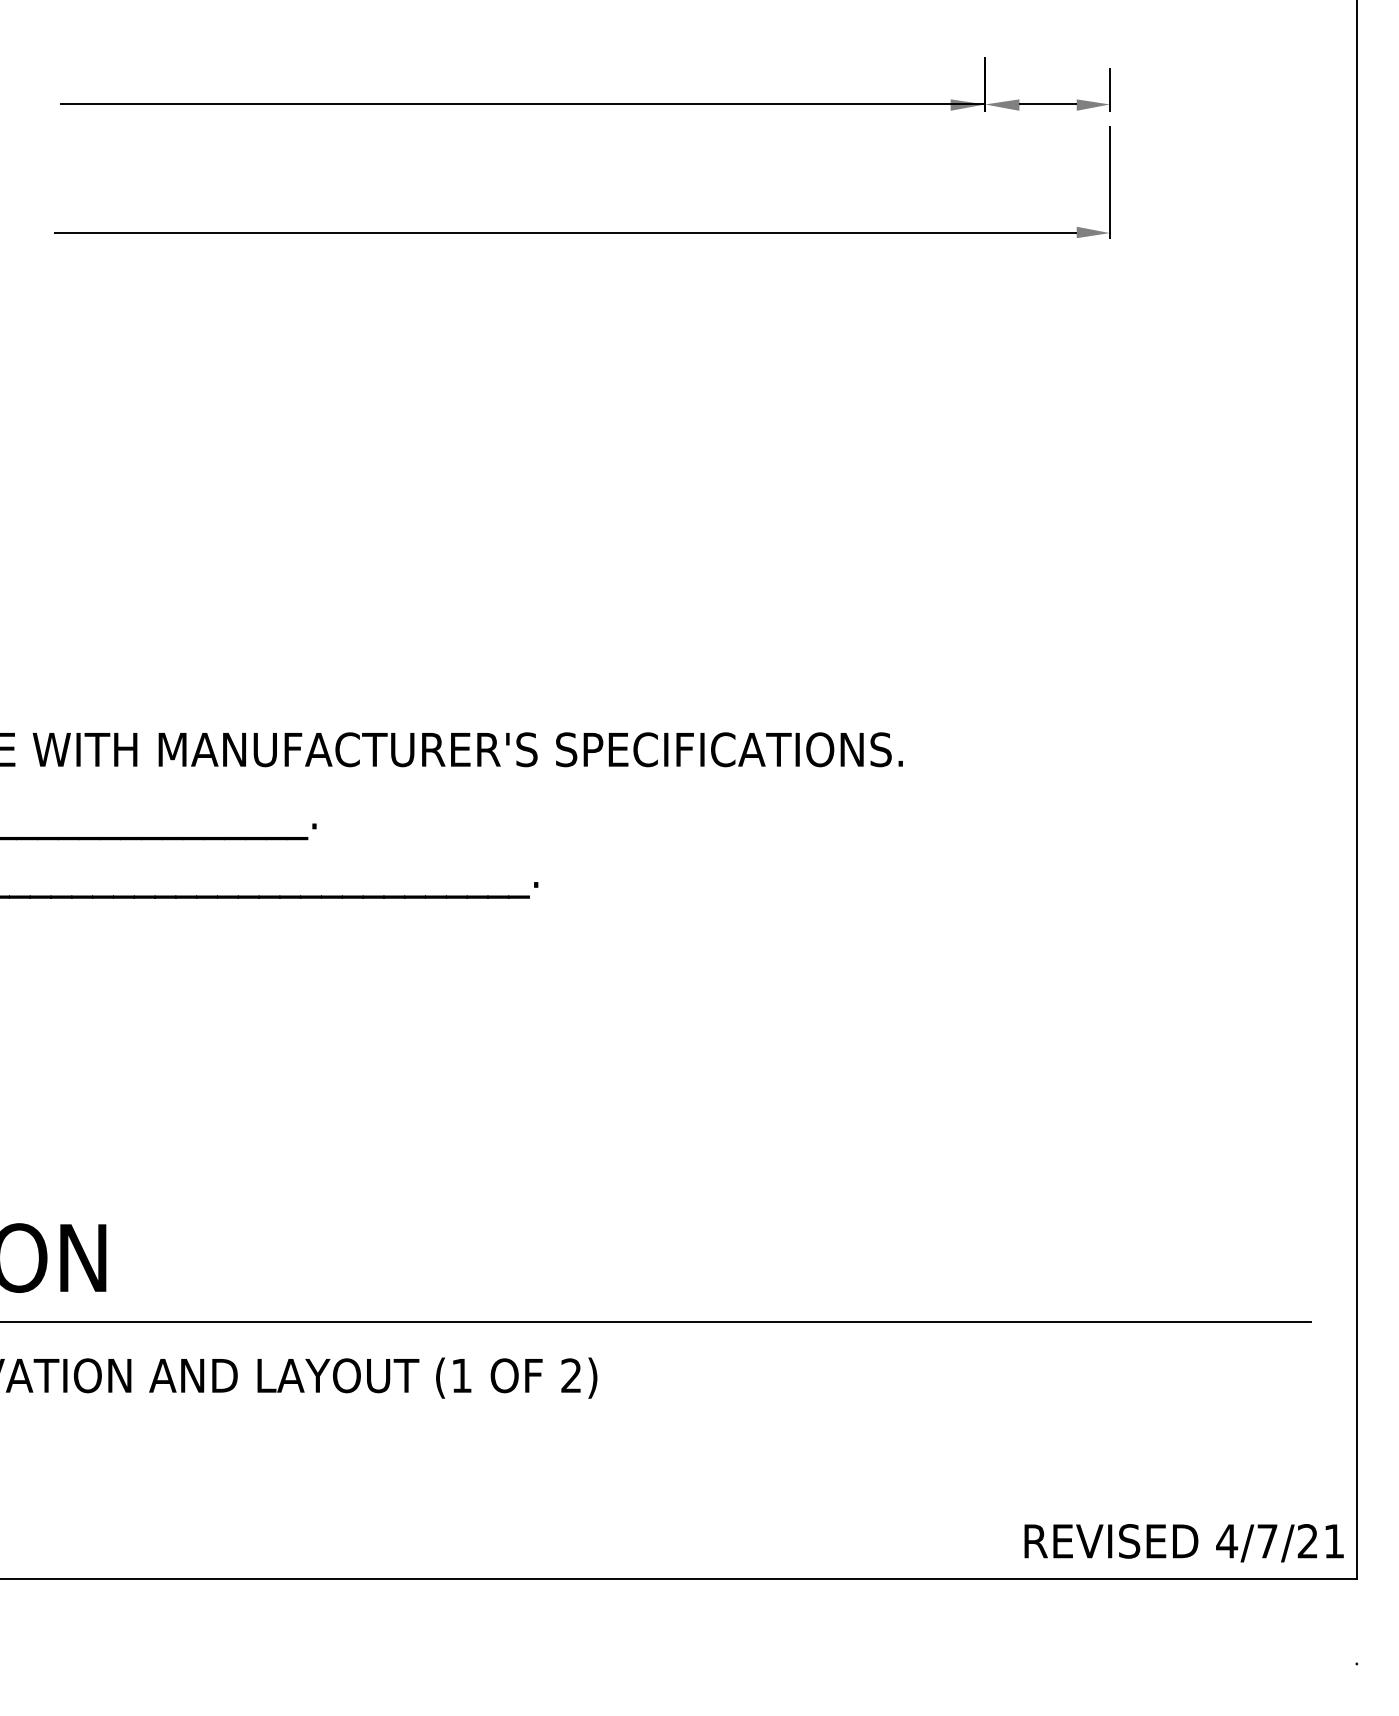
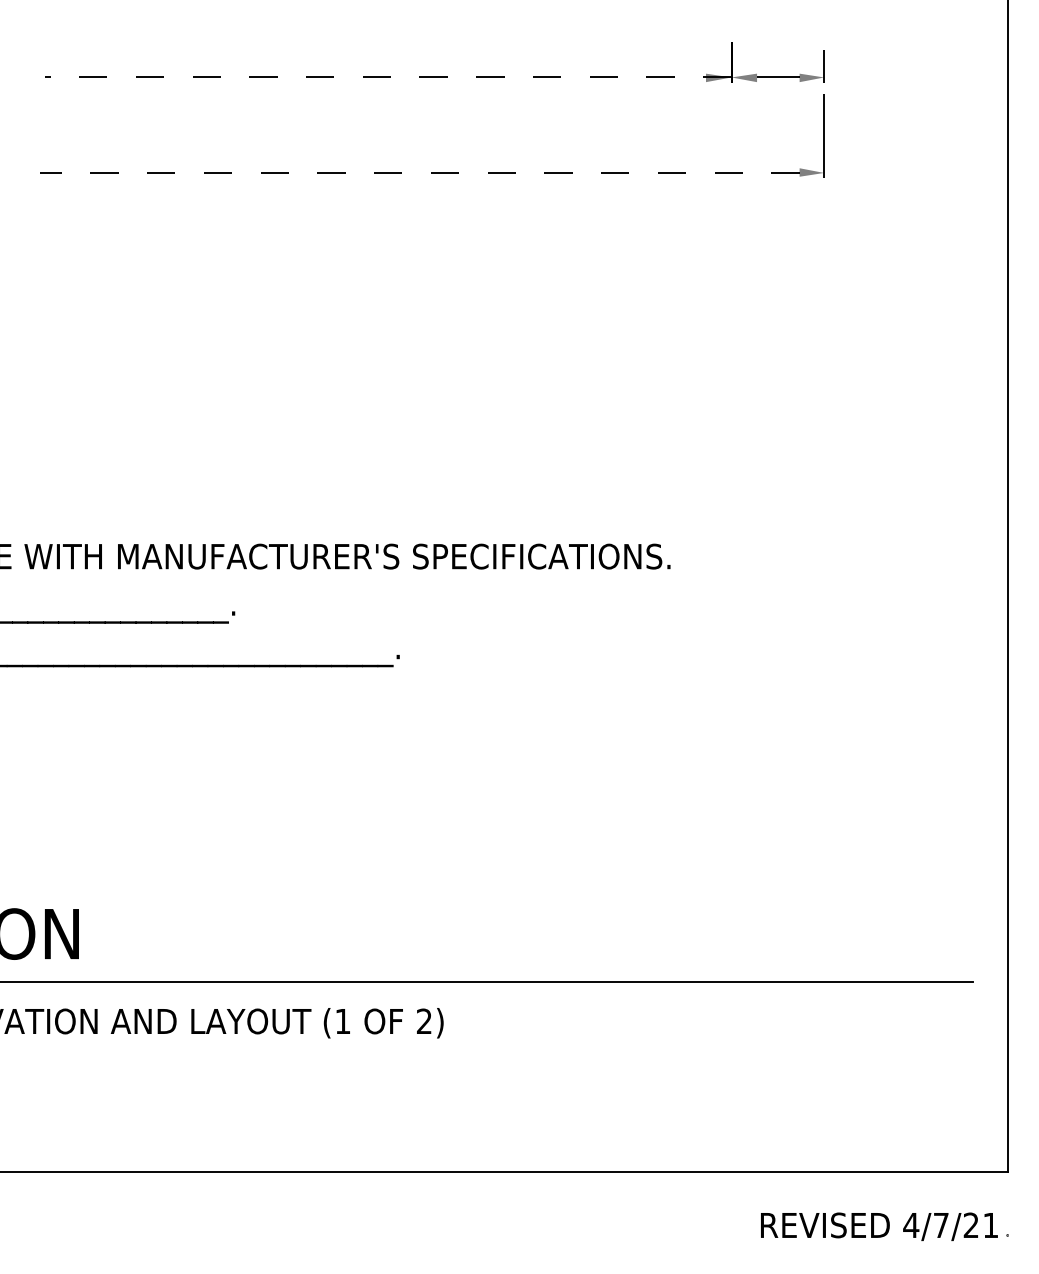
line: (523, 104) -> (388, 77), solid -> dashed
line: (564, 232) -> (419, 172), solid -> dashed
text: (1184, 1542) -> (879, 1226), moved

